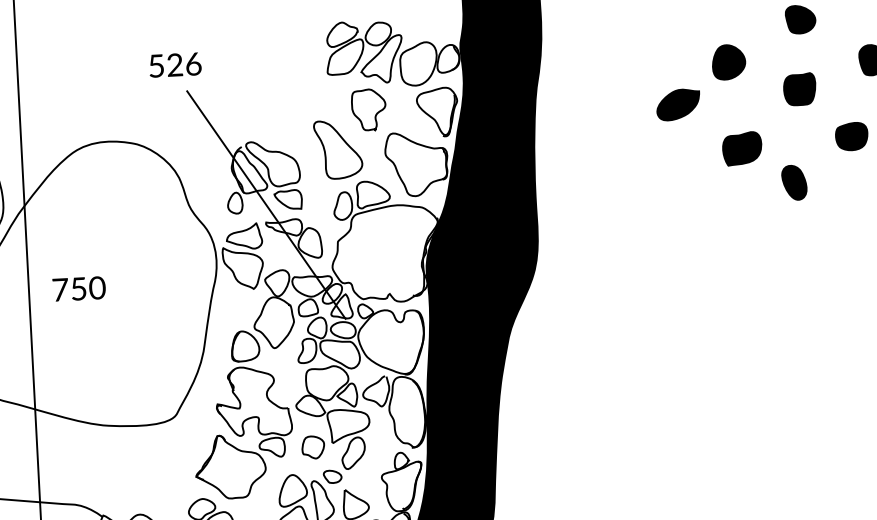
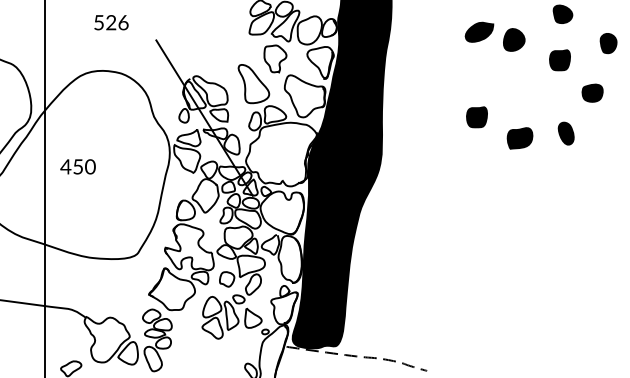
text: (175, 64) -> (111, 22), moved
part: (678, 103) -> (479, 31), moved
part: (741, 148) -> (519, 138), moved
part: (677, 182) -> (476, 117), added
part: (793, 182) -> (565, 133), moved
text: (59, 289) -> (65, 166), 750 -> 450

